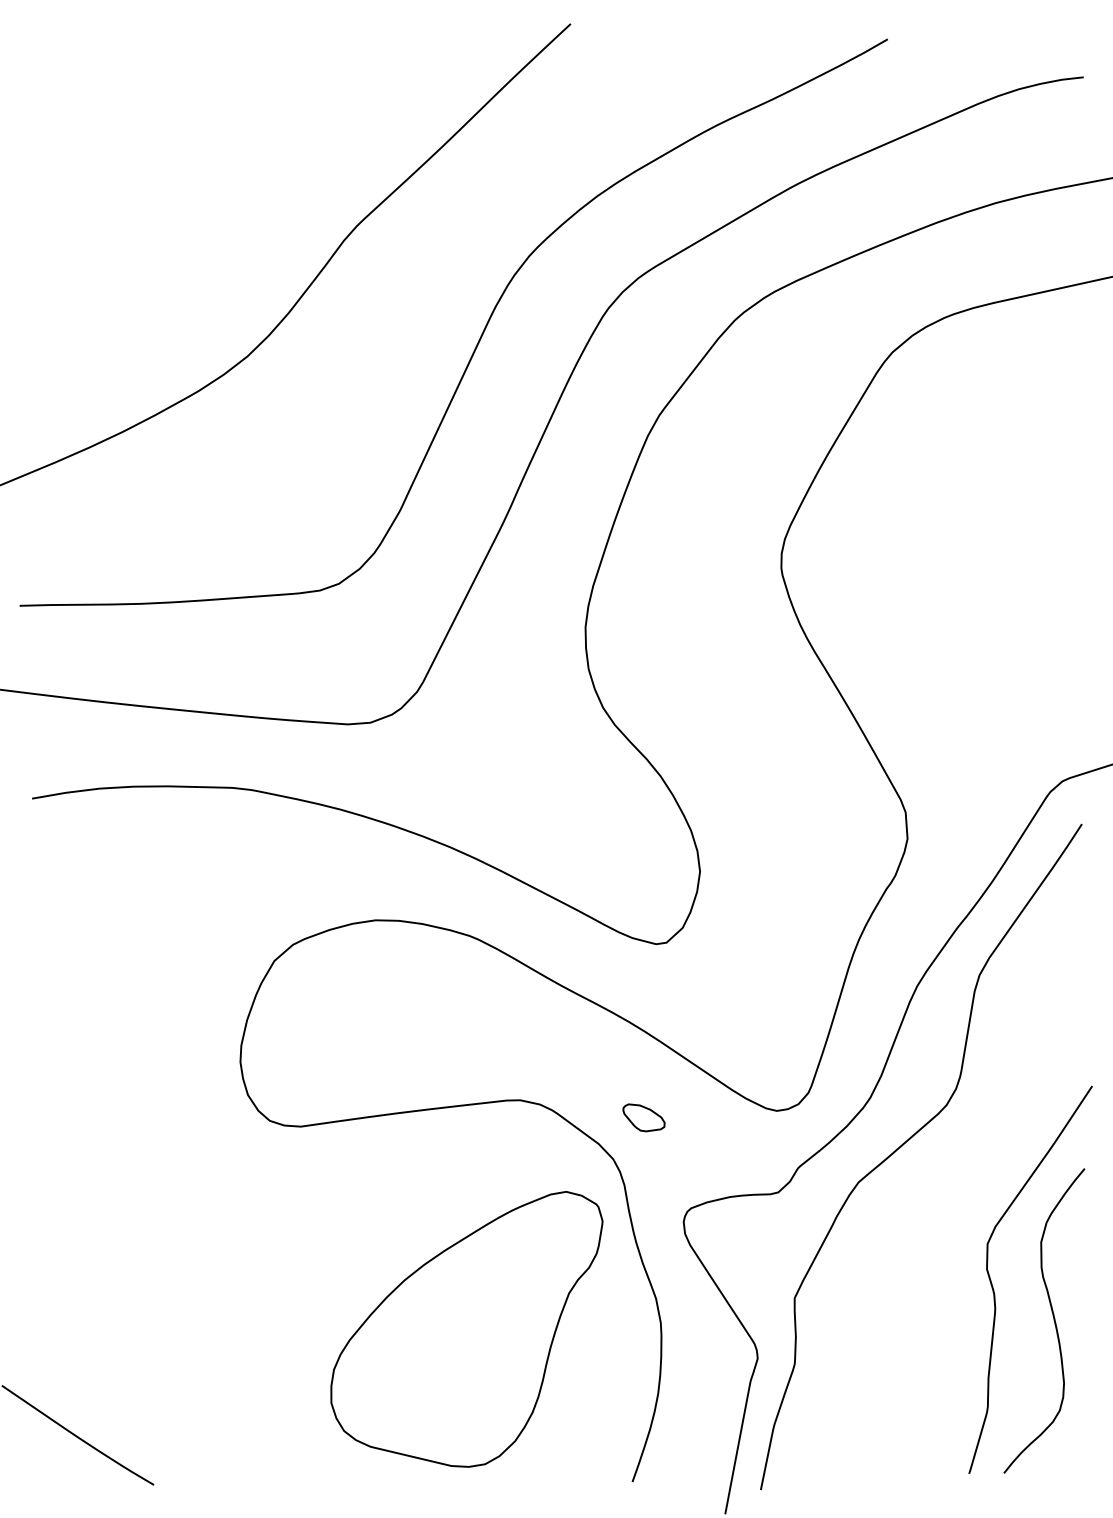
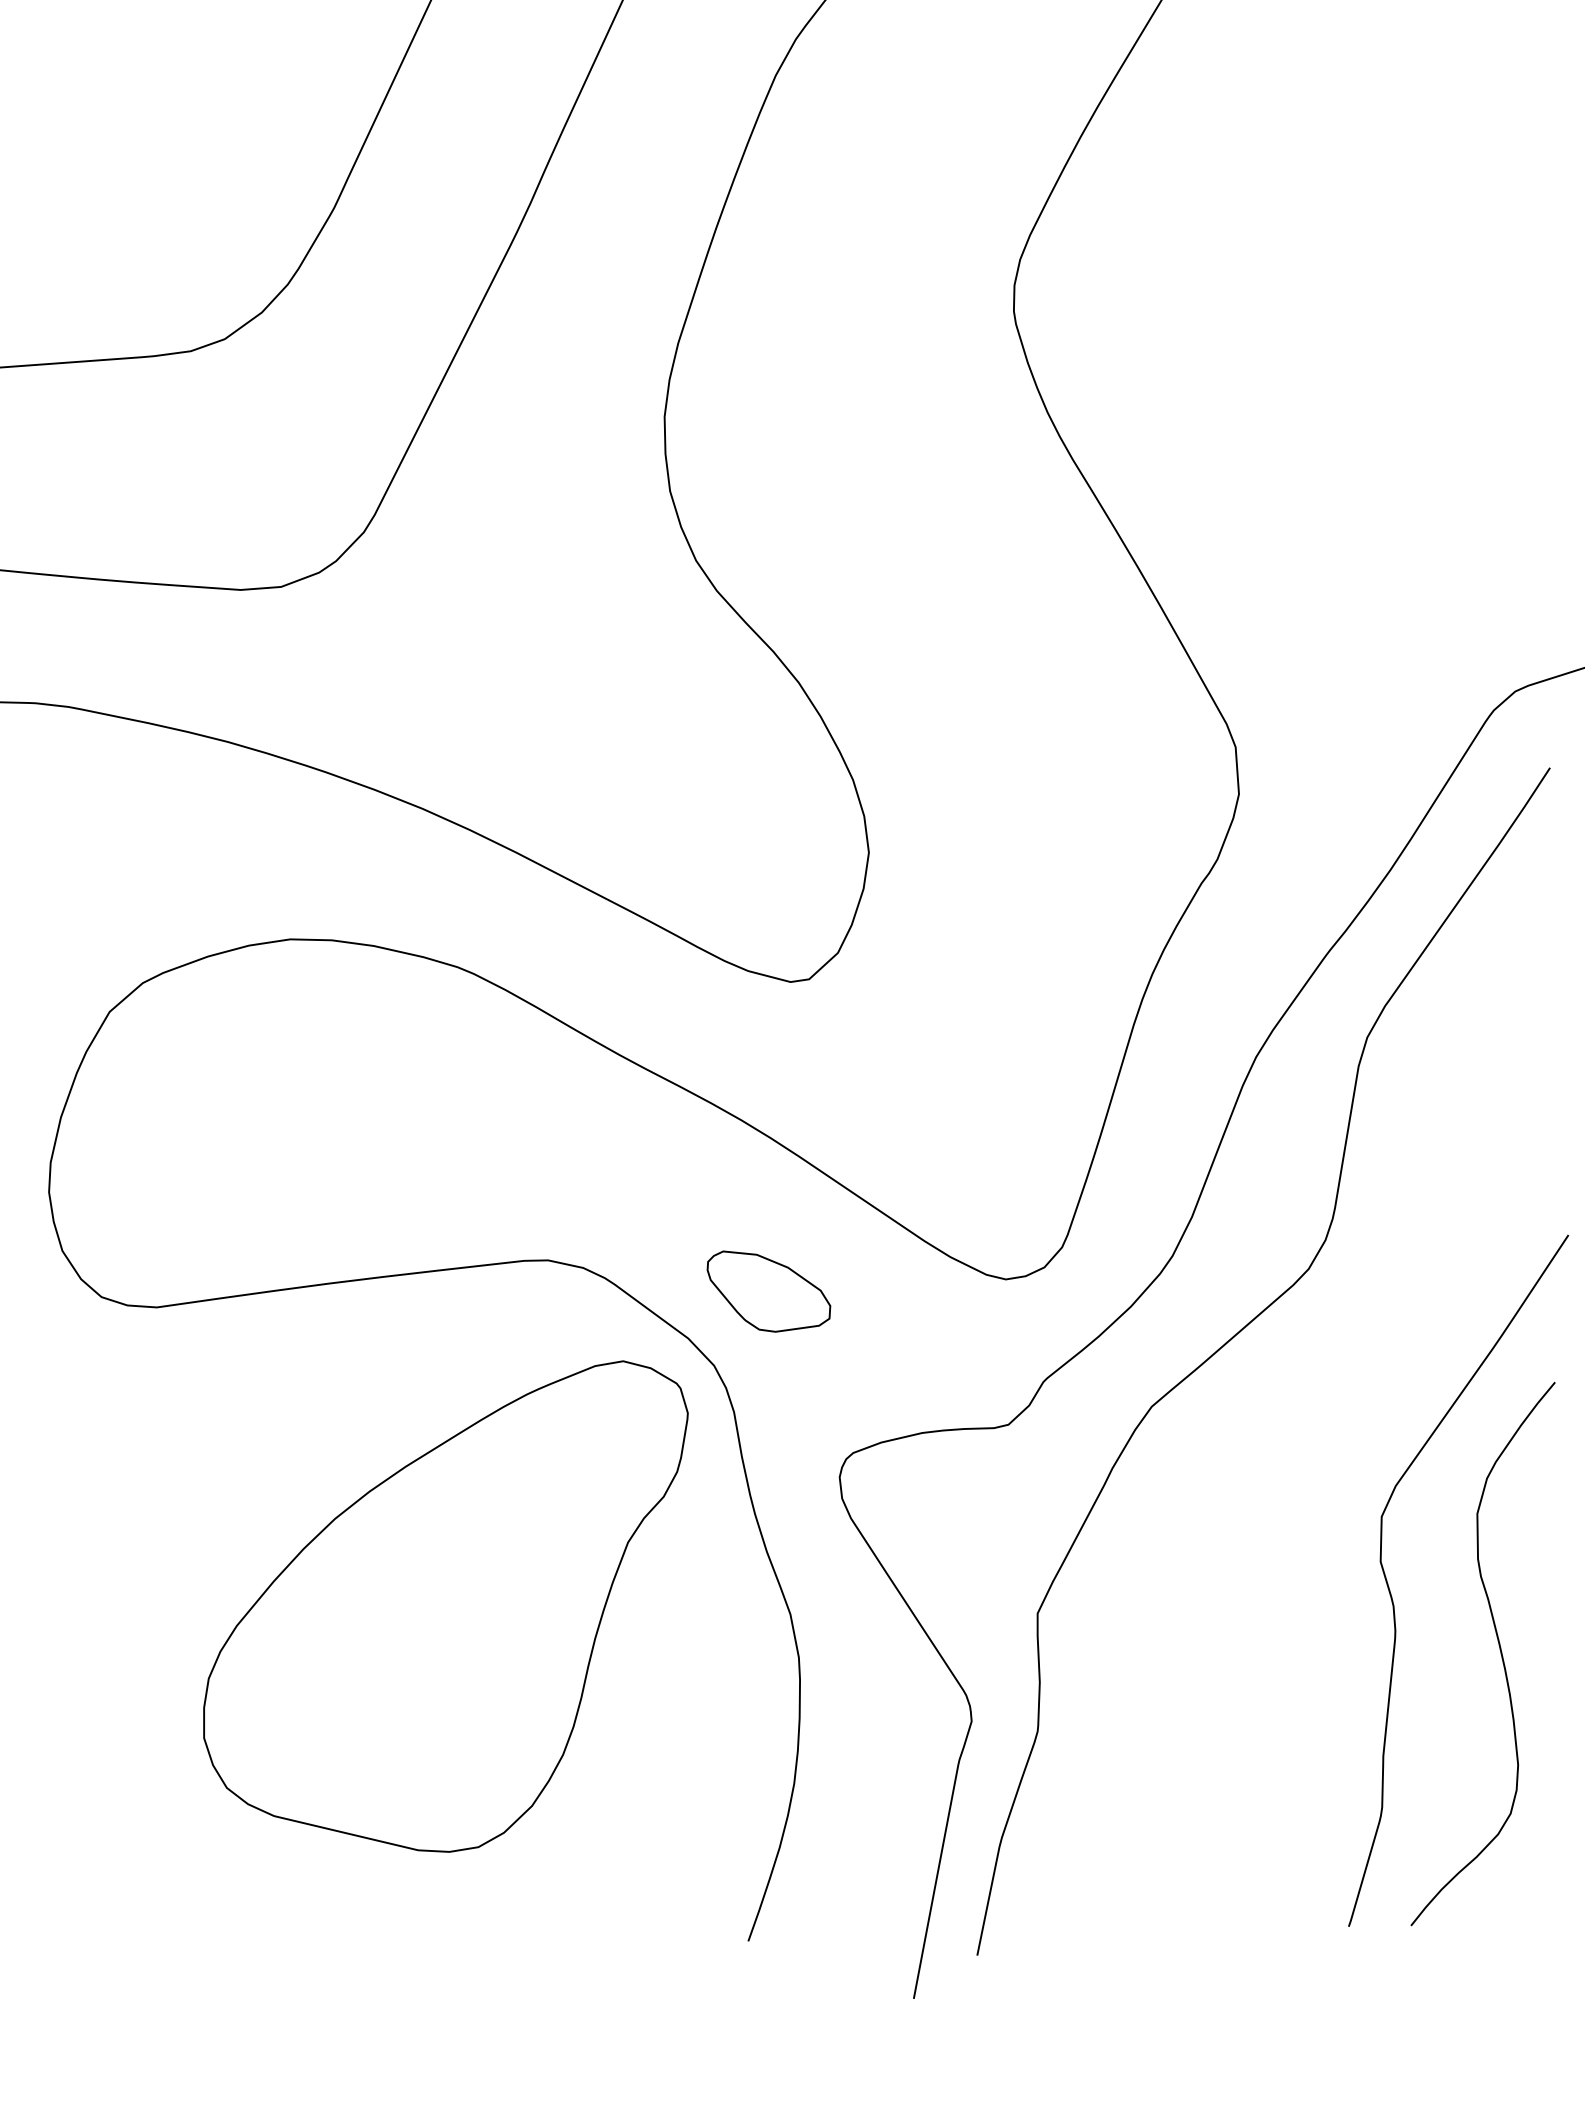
part: (643, 1117) -> (767, 1291), size x1.67
part: (466, 1329) -> (445, 1606), moved

